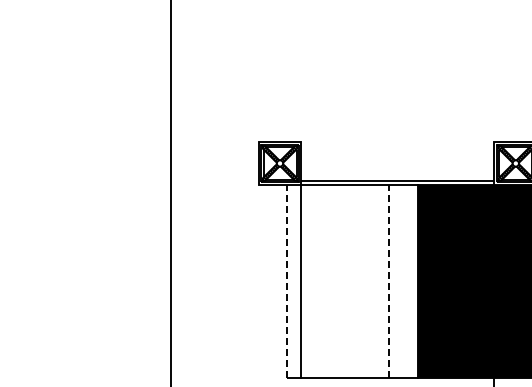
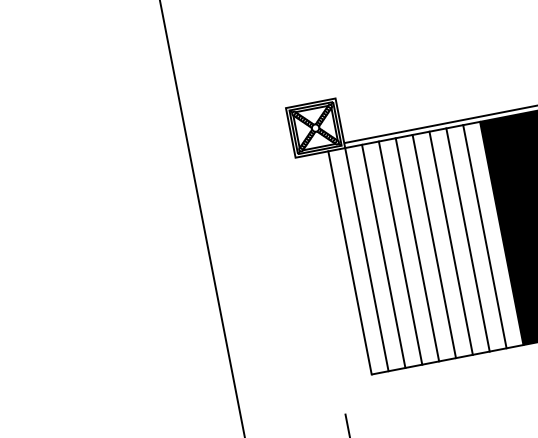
line: (286, 280) -> (349, 261), dashed -> solid
line: (316, 280) -> (384, 255), added
line: (330, 280) -> (400, 252), added
line: (345, 280) -> (417, 248), added
line: (359, 280) -> (433, 245), added
line: (374, 280) -> (451, 242), added
line: (388, 280) -> (467, 239), dashed -> solid
line: (403, 280) -> (484, 235), added

